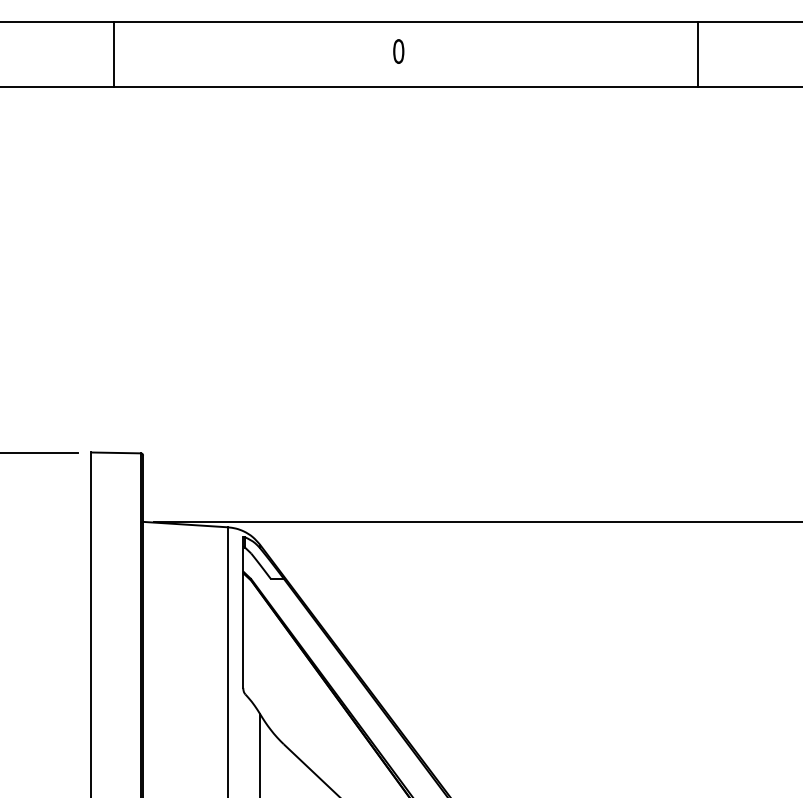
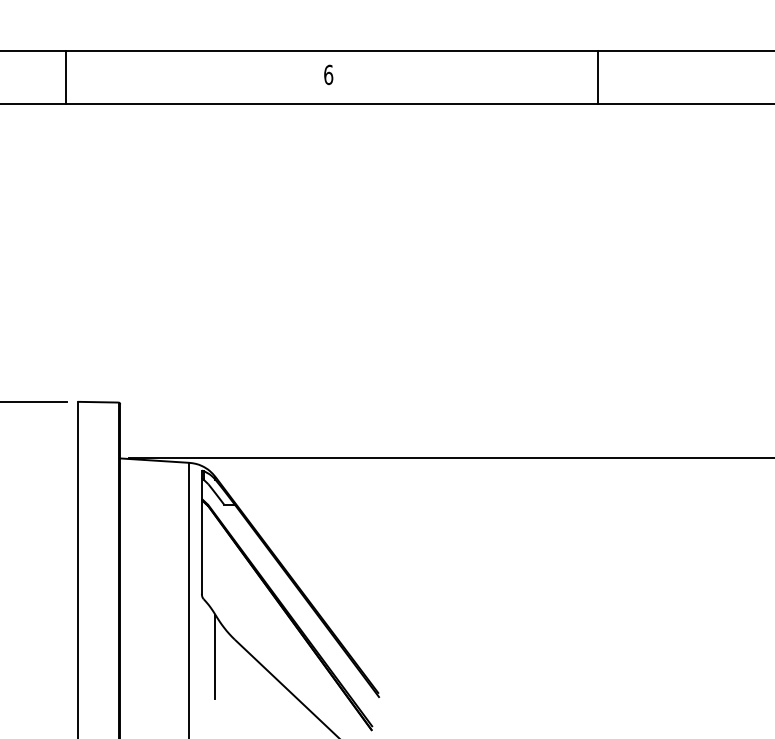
text: (398, 51) -> (328, 74), 0 -> 6
line: (114, 54) -> (65, 77), moved
line: (697, 54) -> (597, 77), moved

